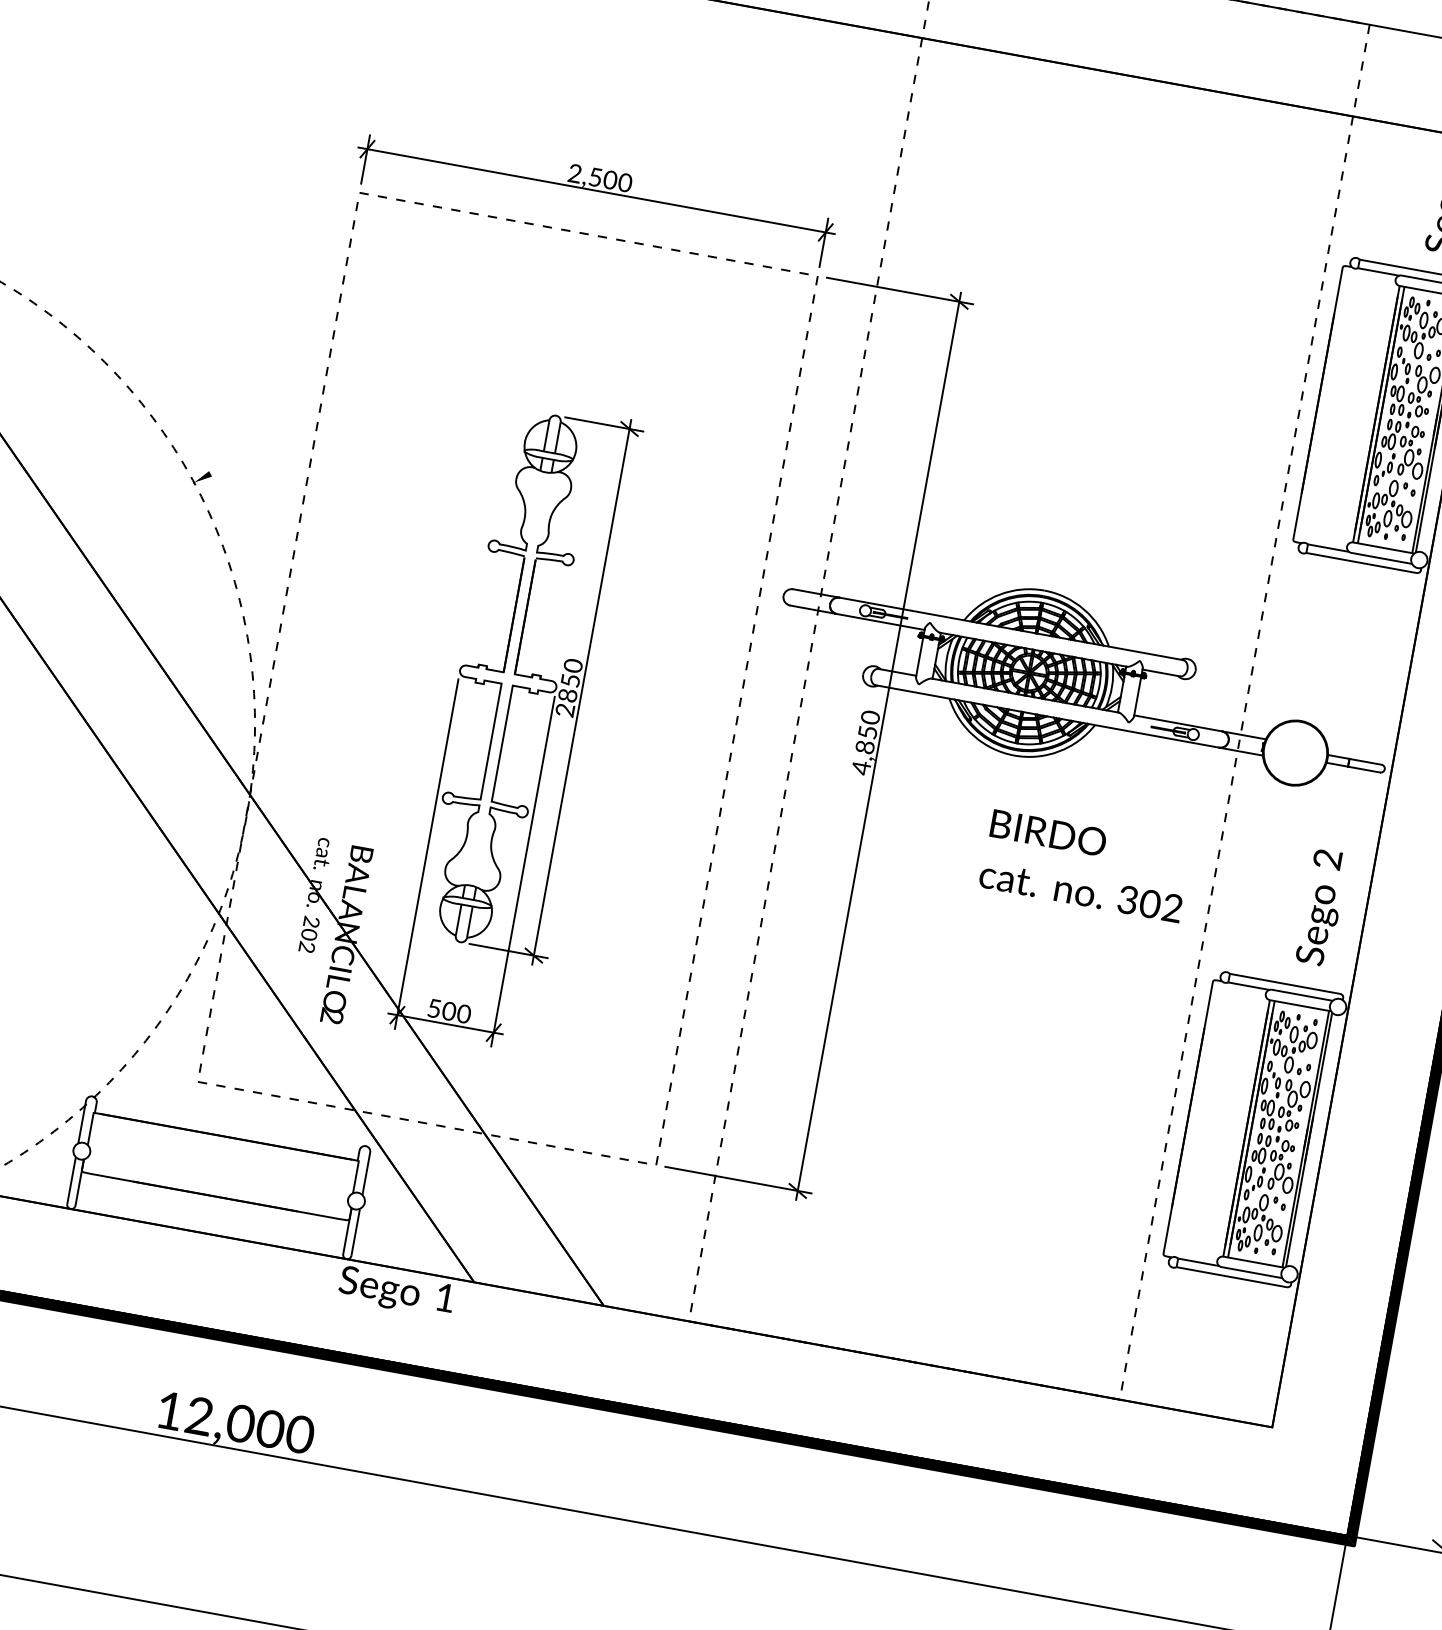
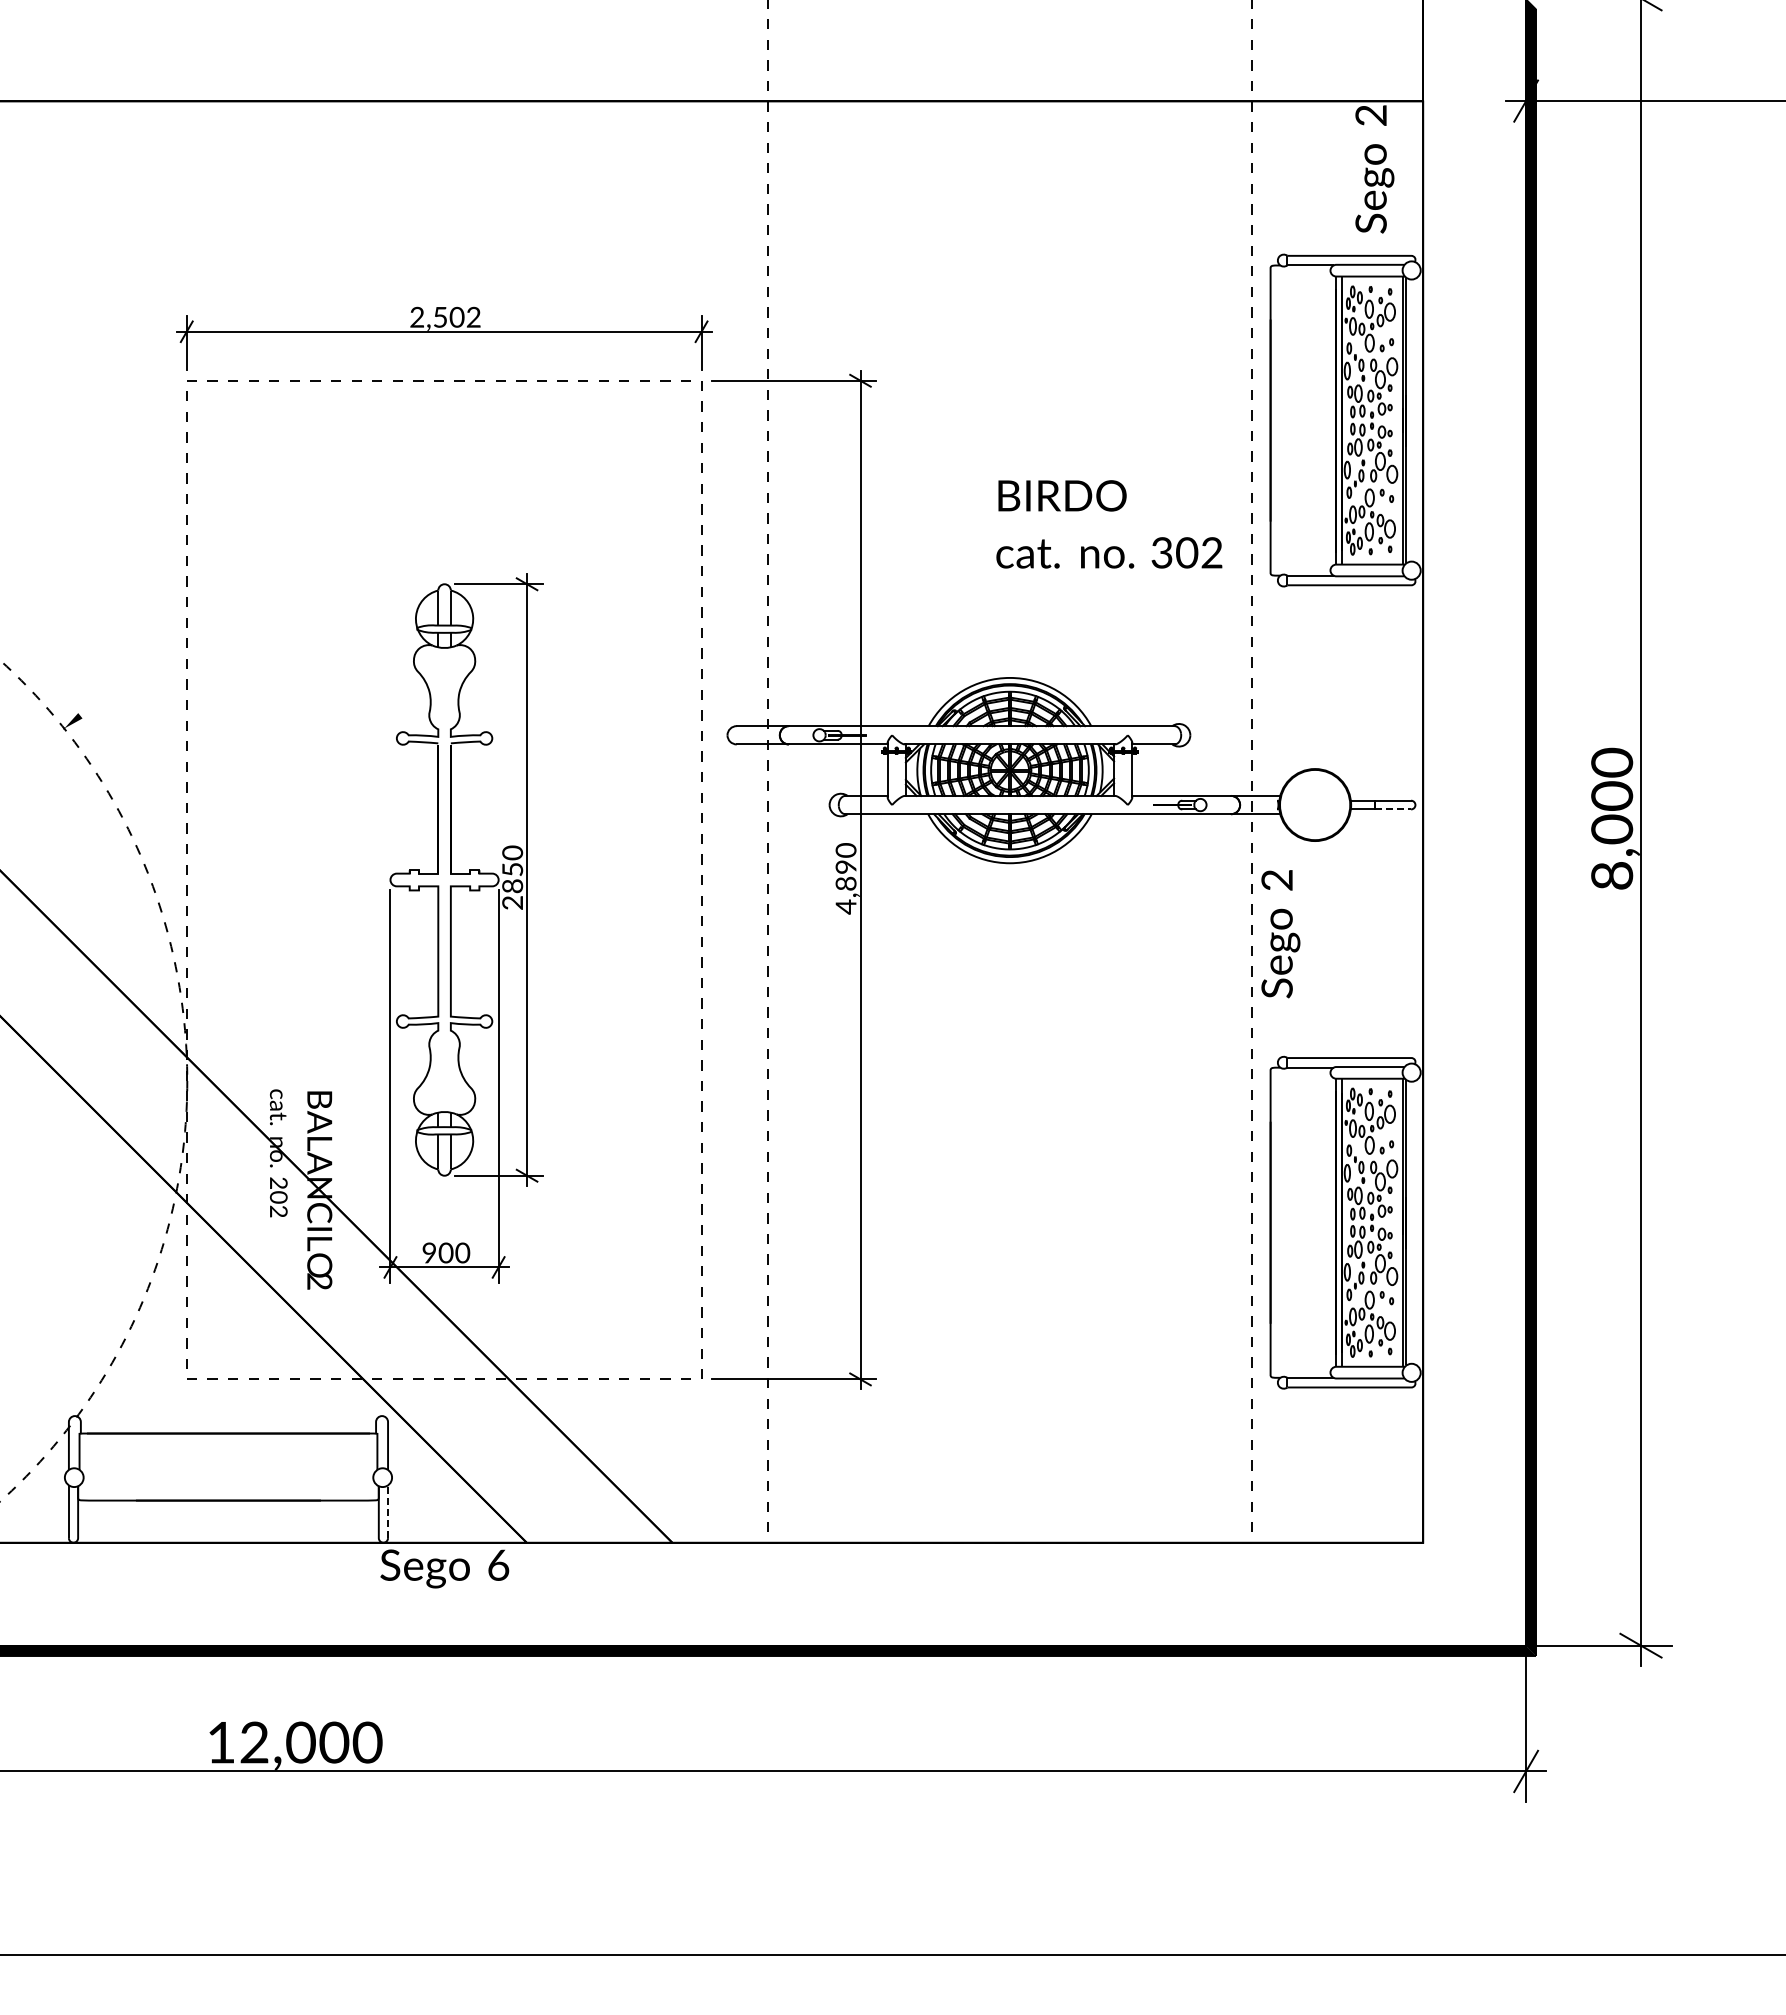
text: (625, 182) -> (473, 317), 2,500 -> 2,502
text: (867, 731) -> (845, 866), 4,850 -> 4,890
line: (1364, 769) -> (1393, 809), solid -> dashed
text: (1085, 866) -> (1109, 524), moved
text: (1321, 908) -> (1280, 934), moved
text: (433, 1008) -> (428, 1252), 500 -> 900
line: (356, 1232) -> (388, 1511), solid -> dashed
text: (445, 1297) -> (498, 1564), 1 -> 6

